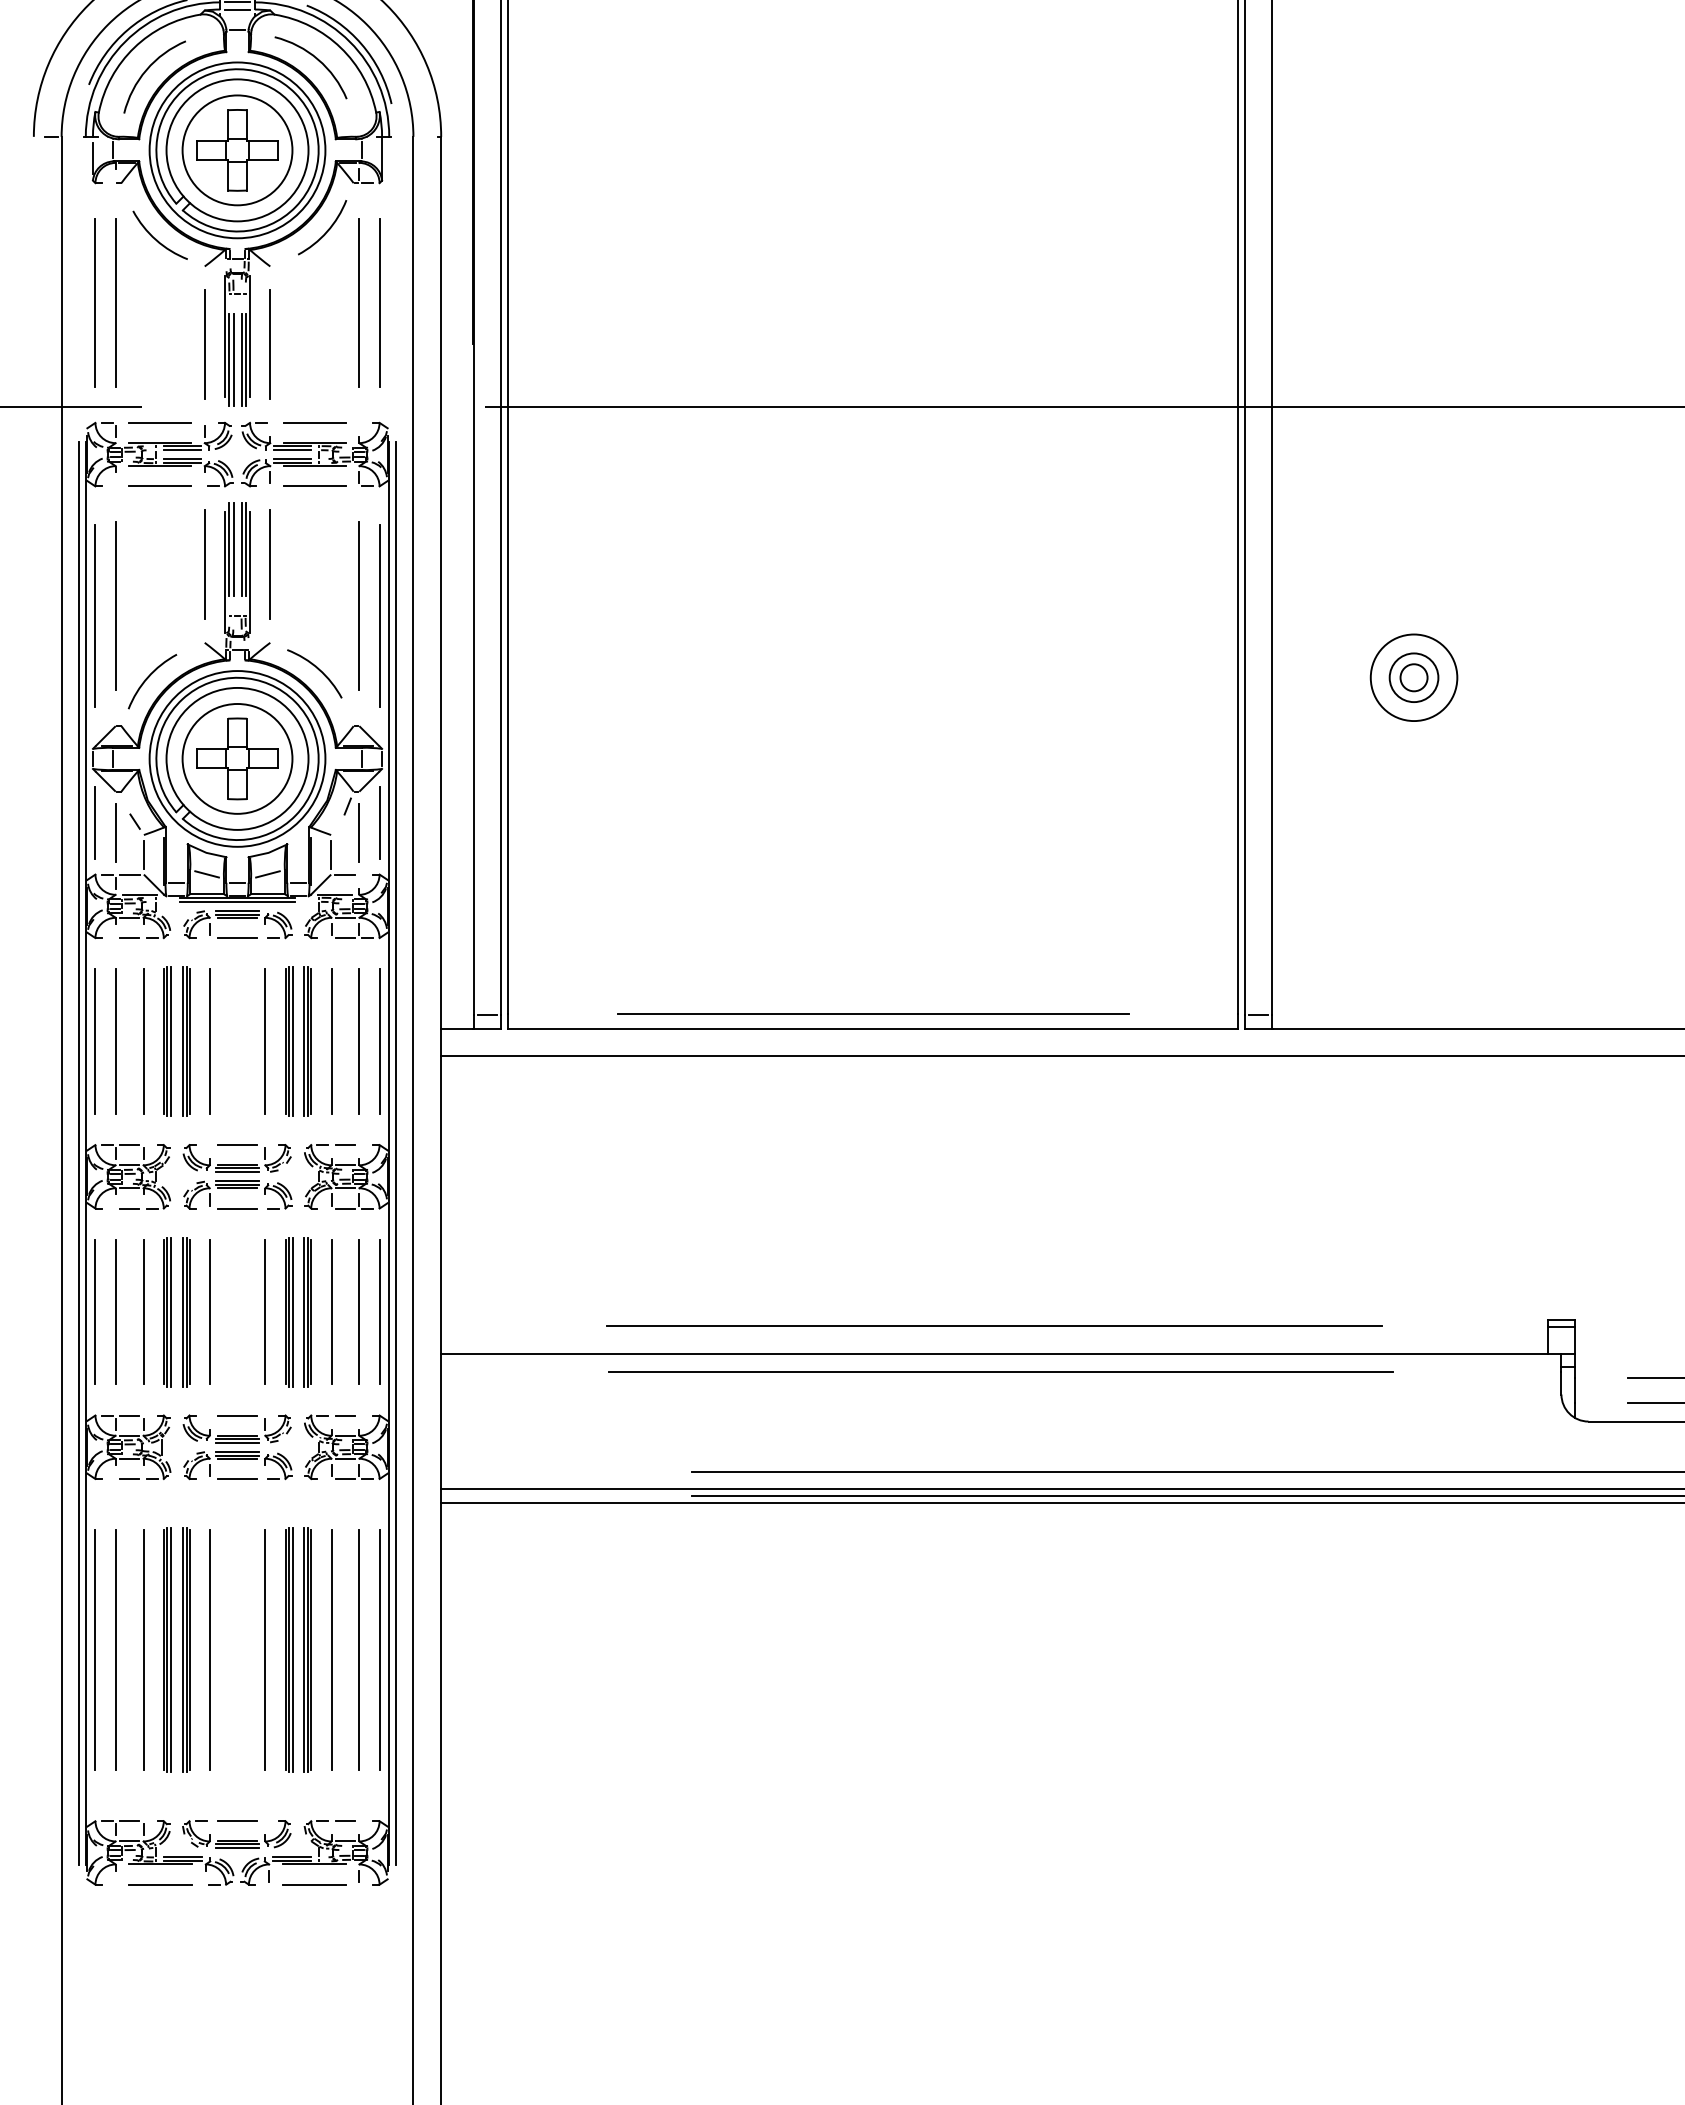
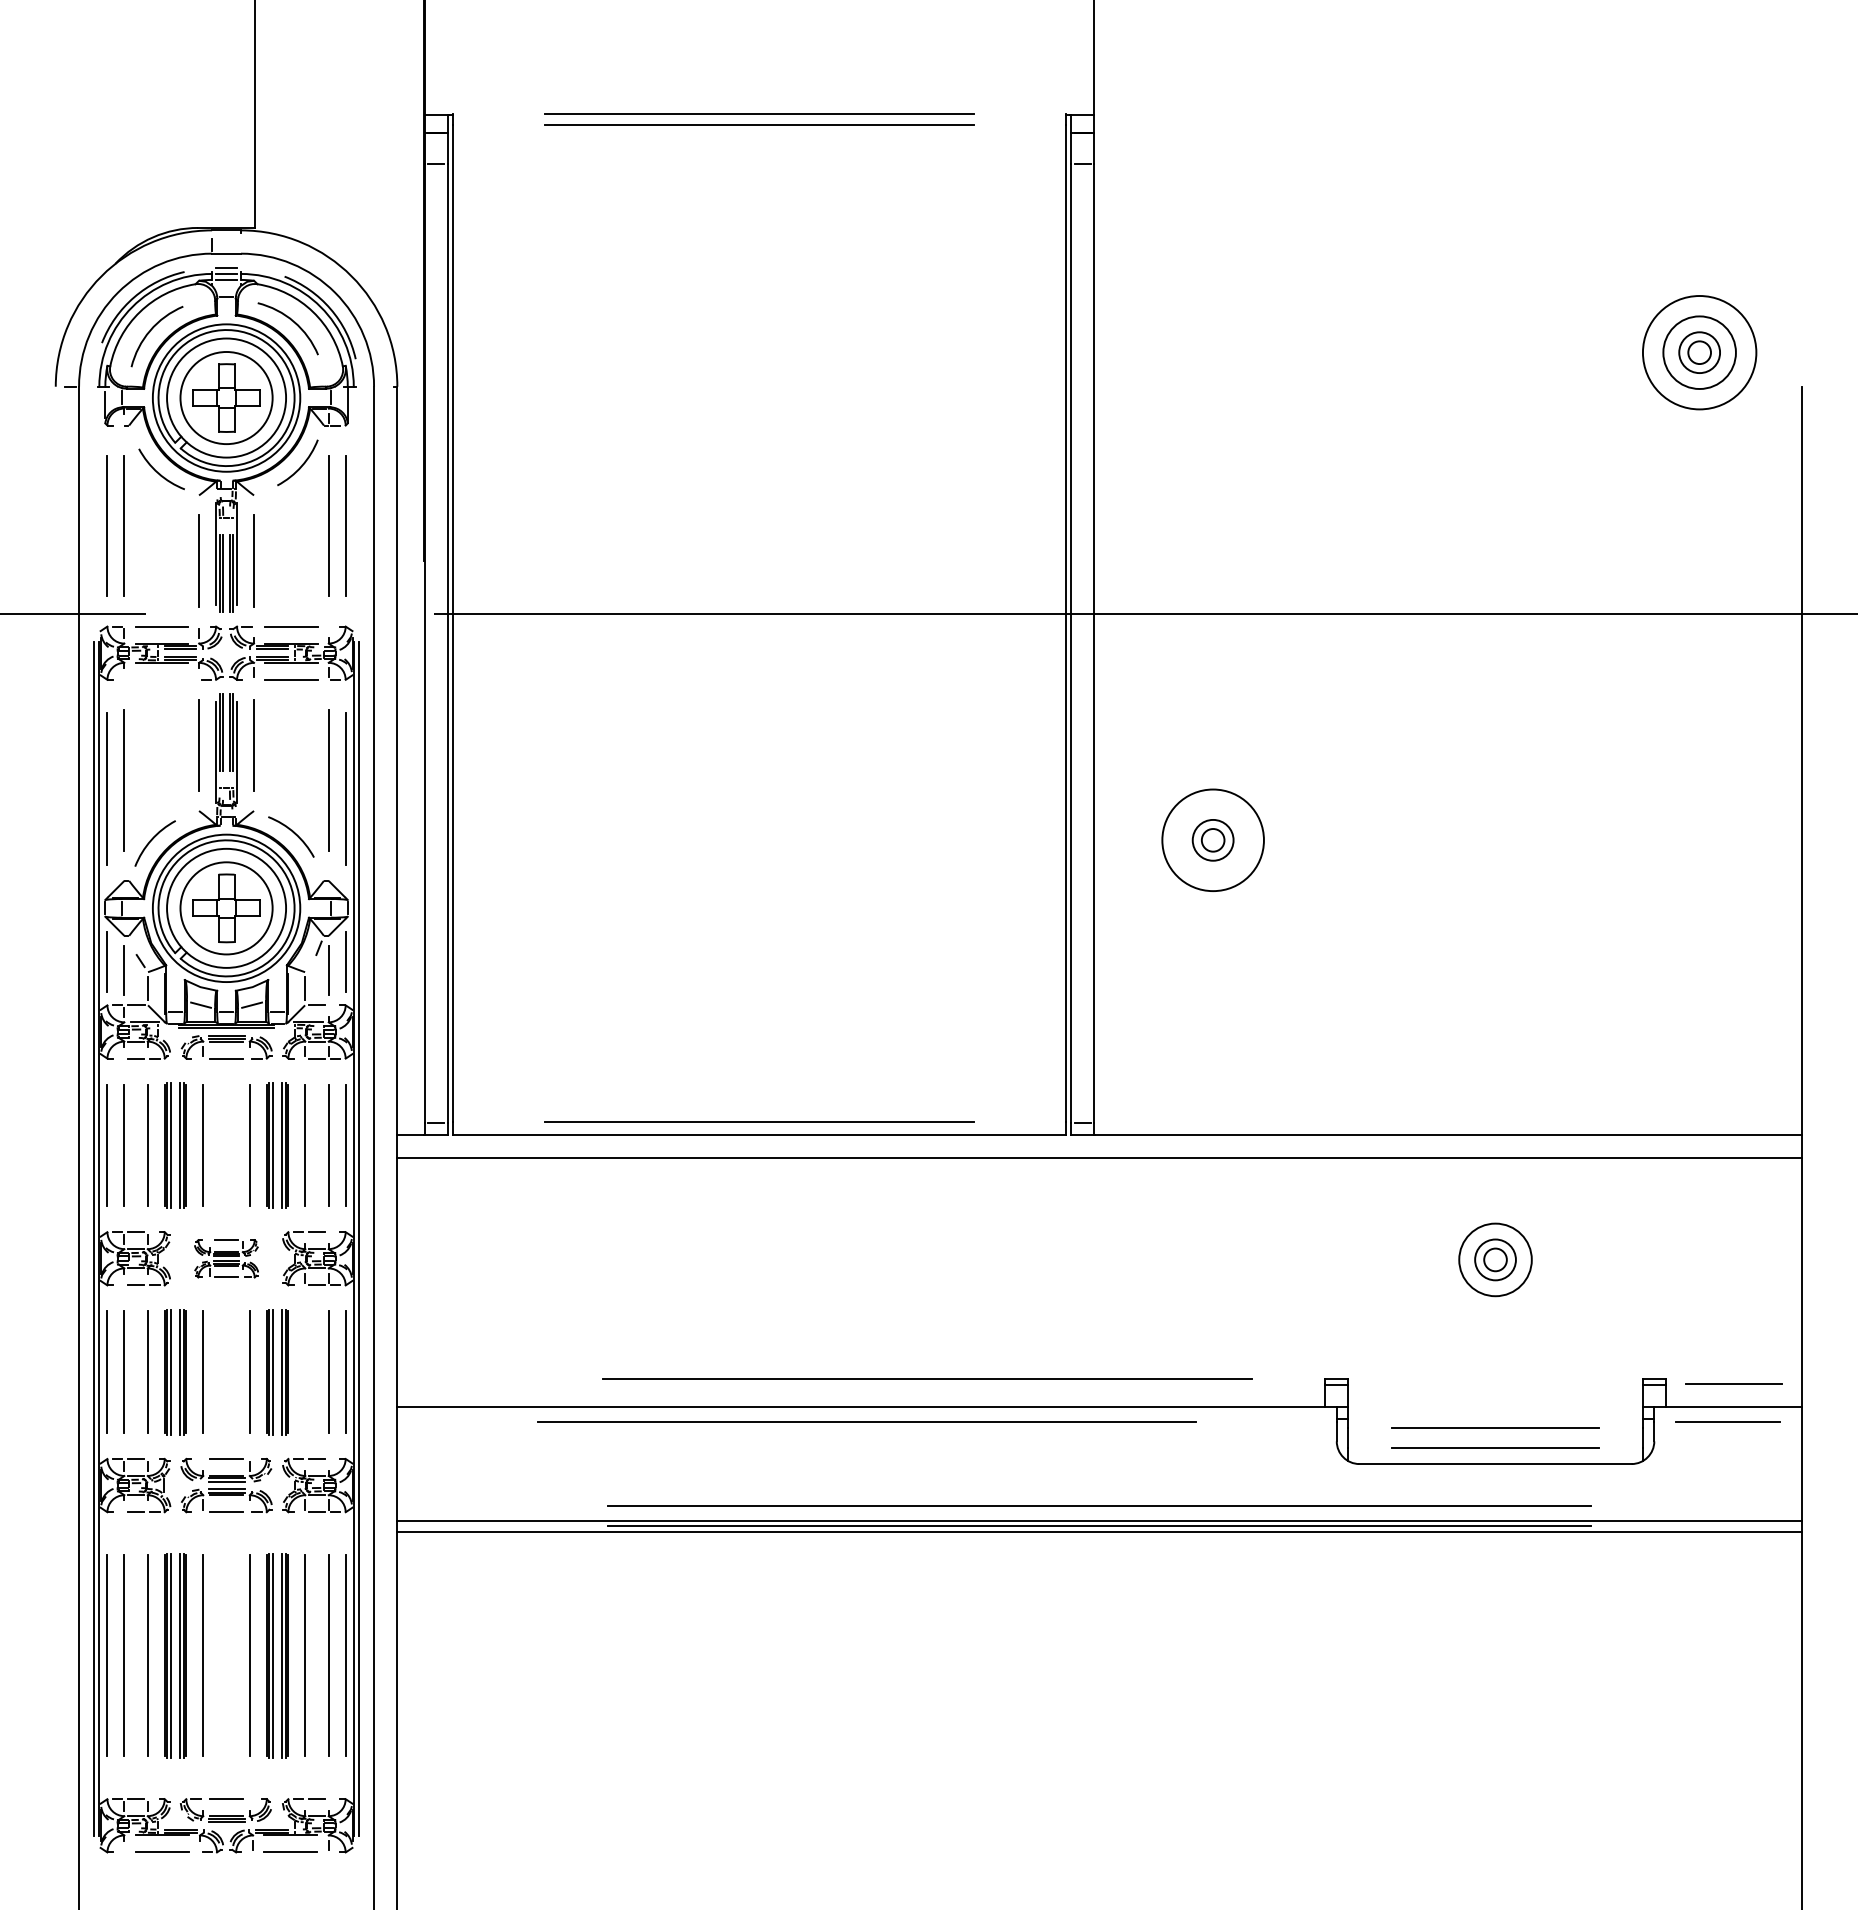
line: (159, 485) -> (161, 679), removed
circle: (1413, 677) -> (1212, 840), size x1.4
part: (237, 1176) -> (226, 1258), size x0.7
line: (331, 1311) -> (305, 1371), removed
line: (994, 1325) -> (927, 1378), moved

